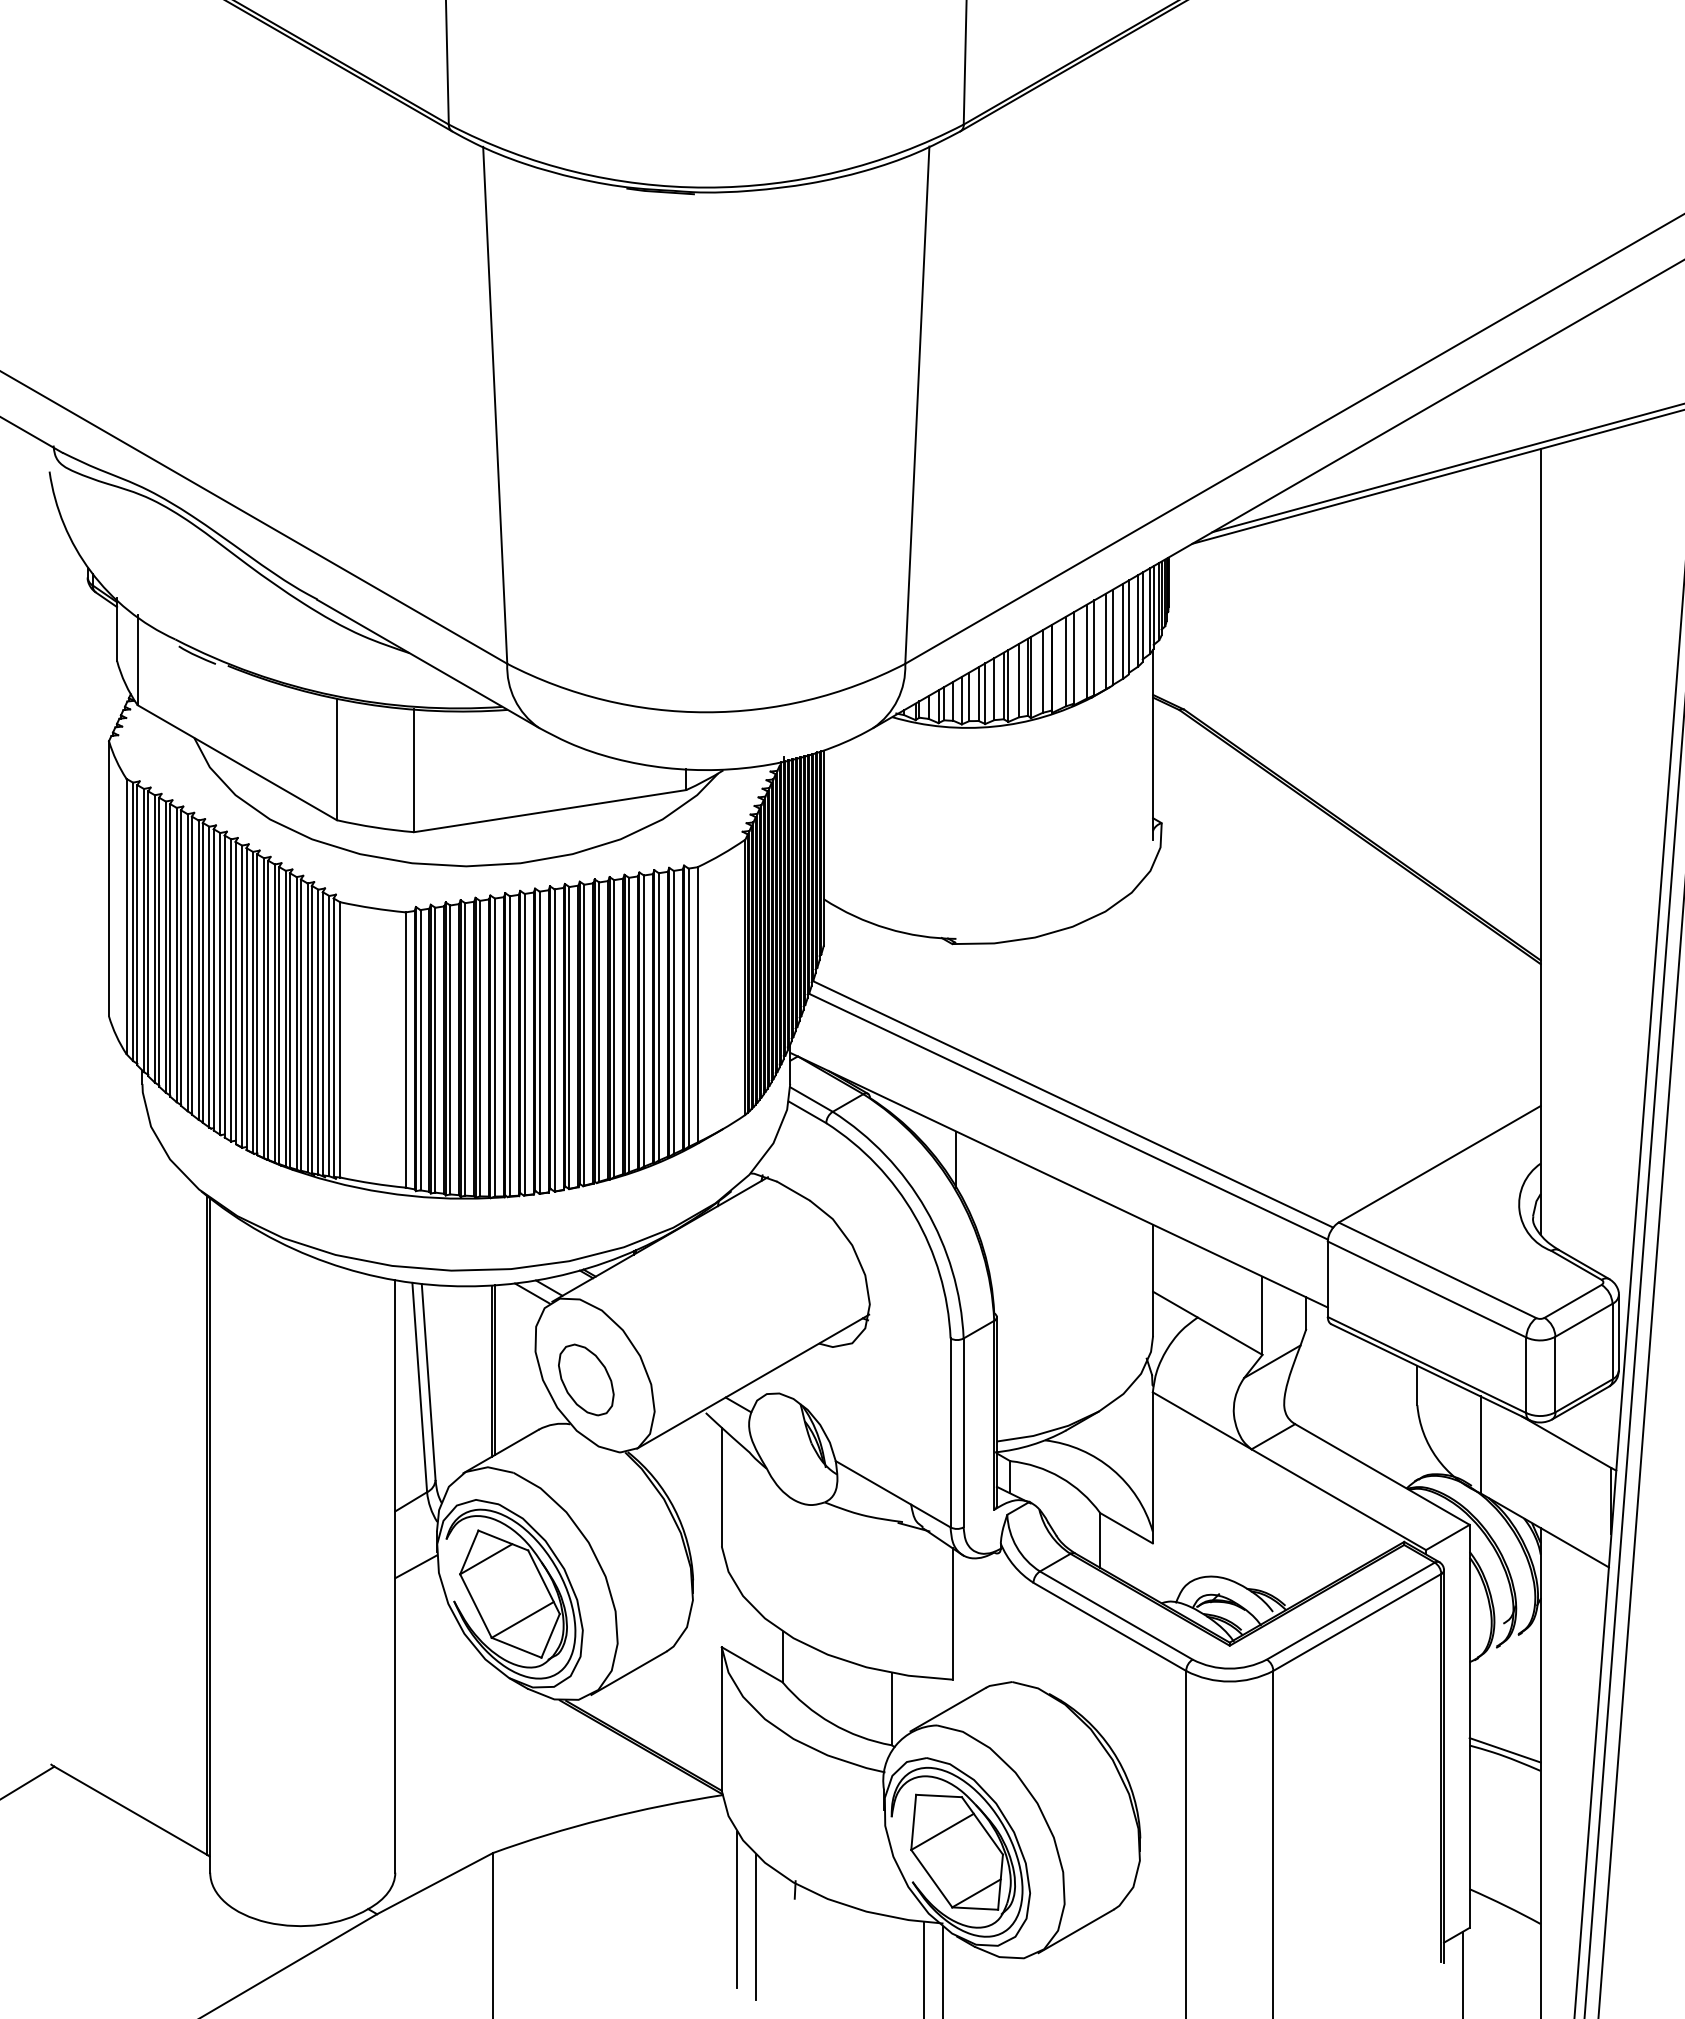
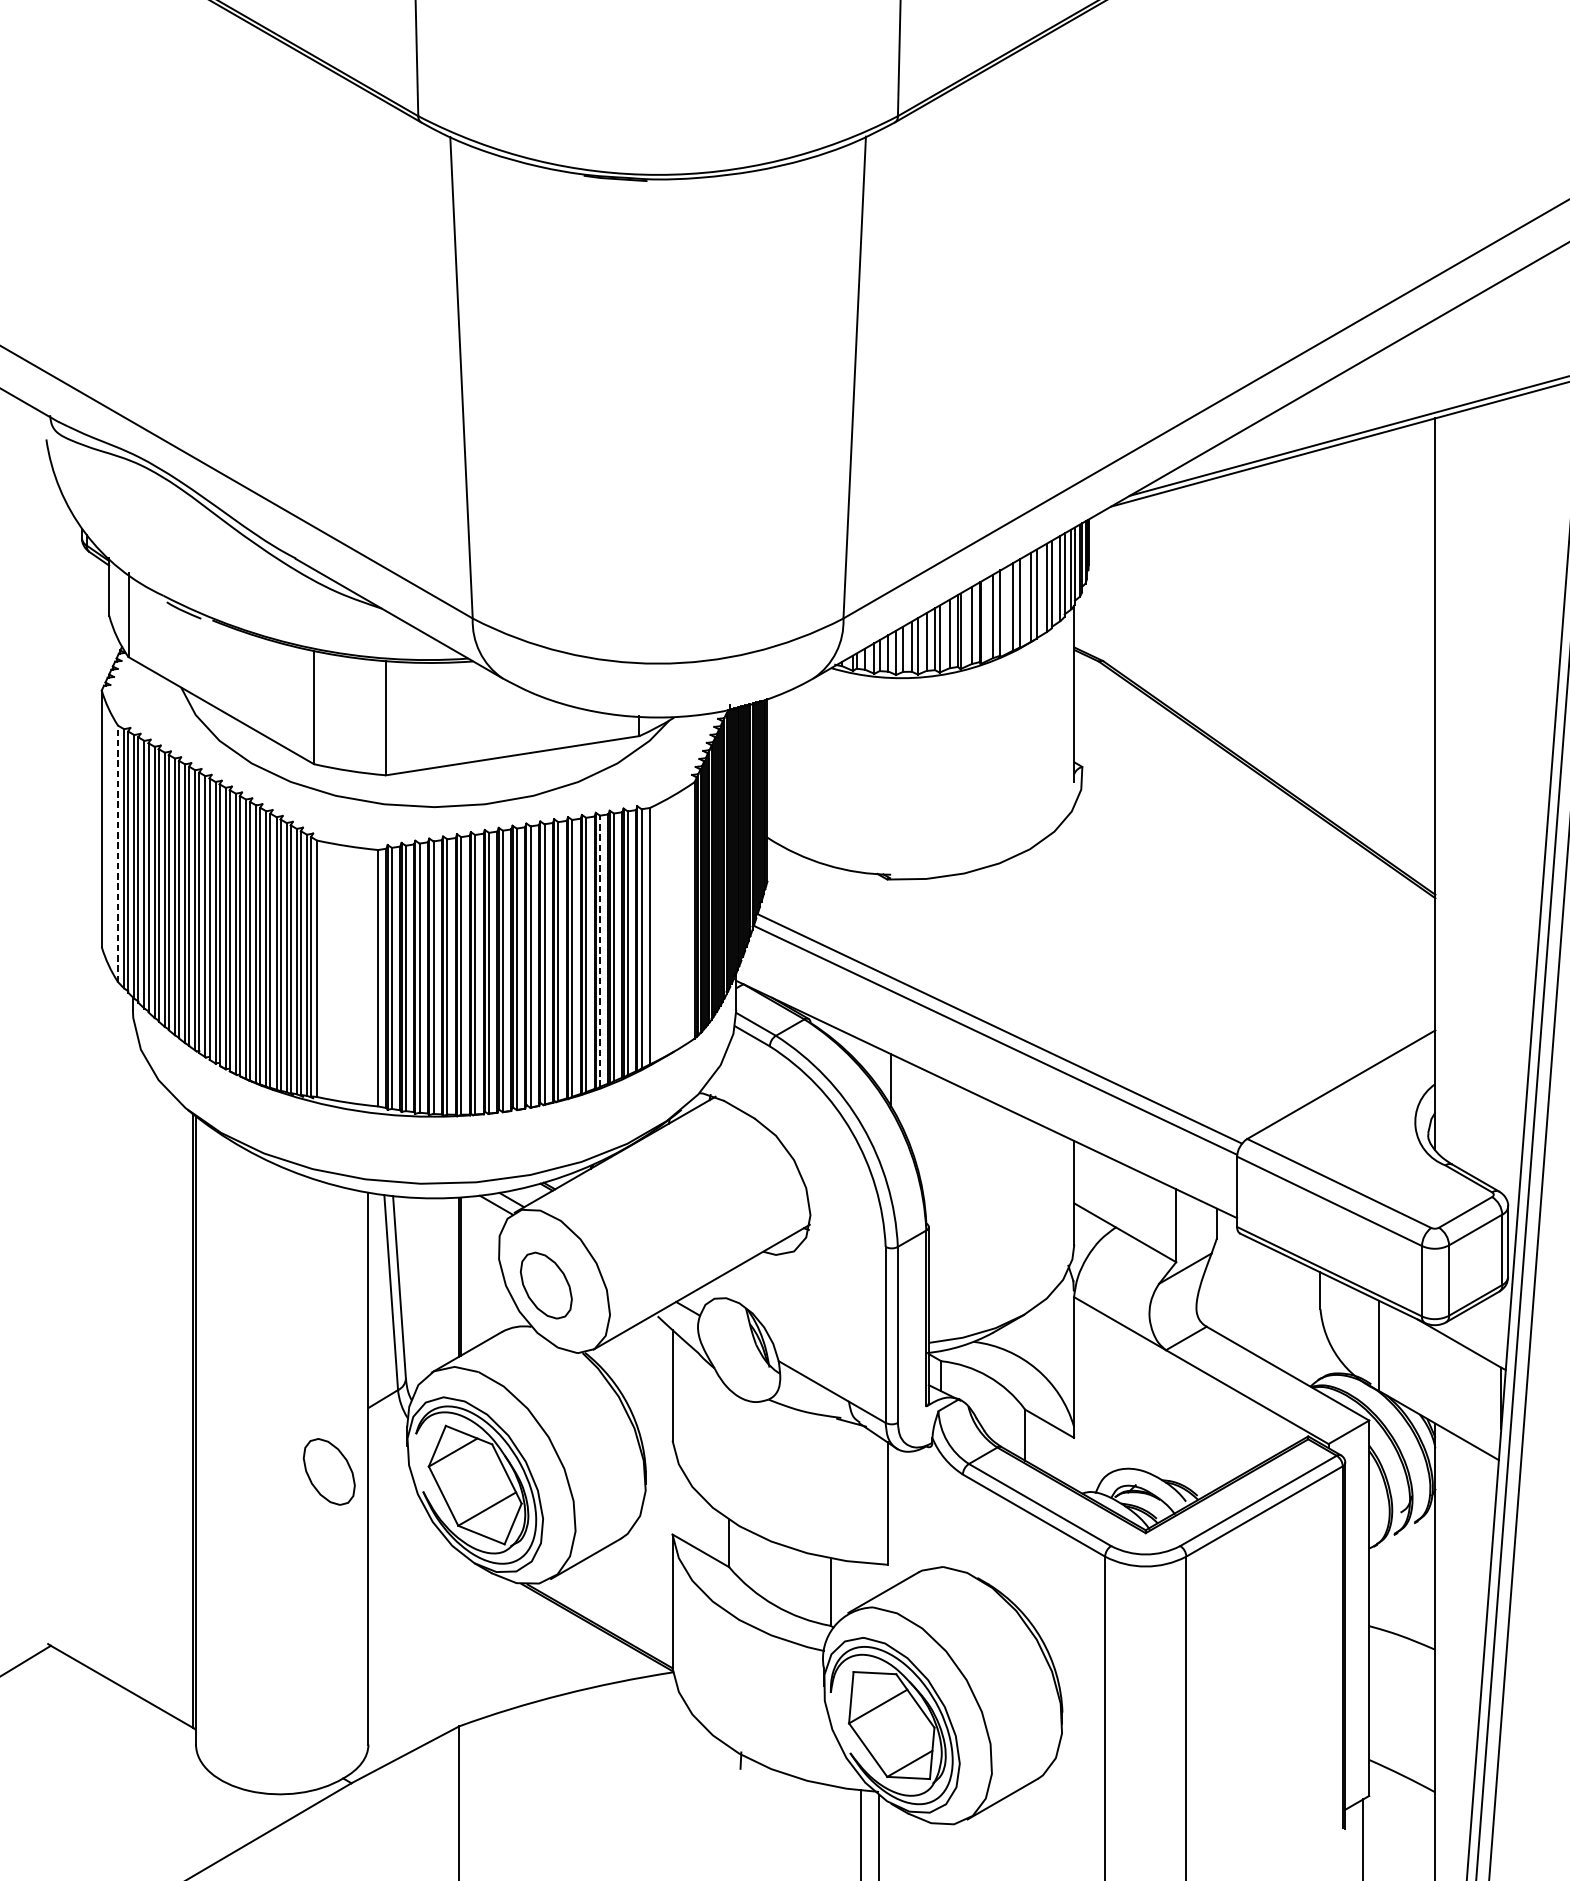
line: (126, 916) -> (118, 853), solid -> dashed
line: (643, 1021) -> (599, 951), solid -> dashed
line: (415, 1566) -> (387, 1459), removed
part: (353, 1579) -> (329, 1471), added
line: (1504, 1750) -> (1401, 1630), removed
line: (737, 1909) -> (687, 1778), removed
line: (756, 1926) -> (704, 1794), removed

